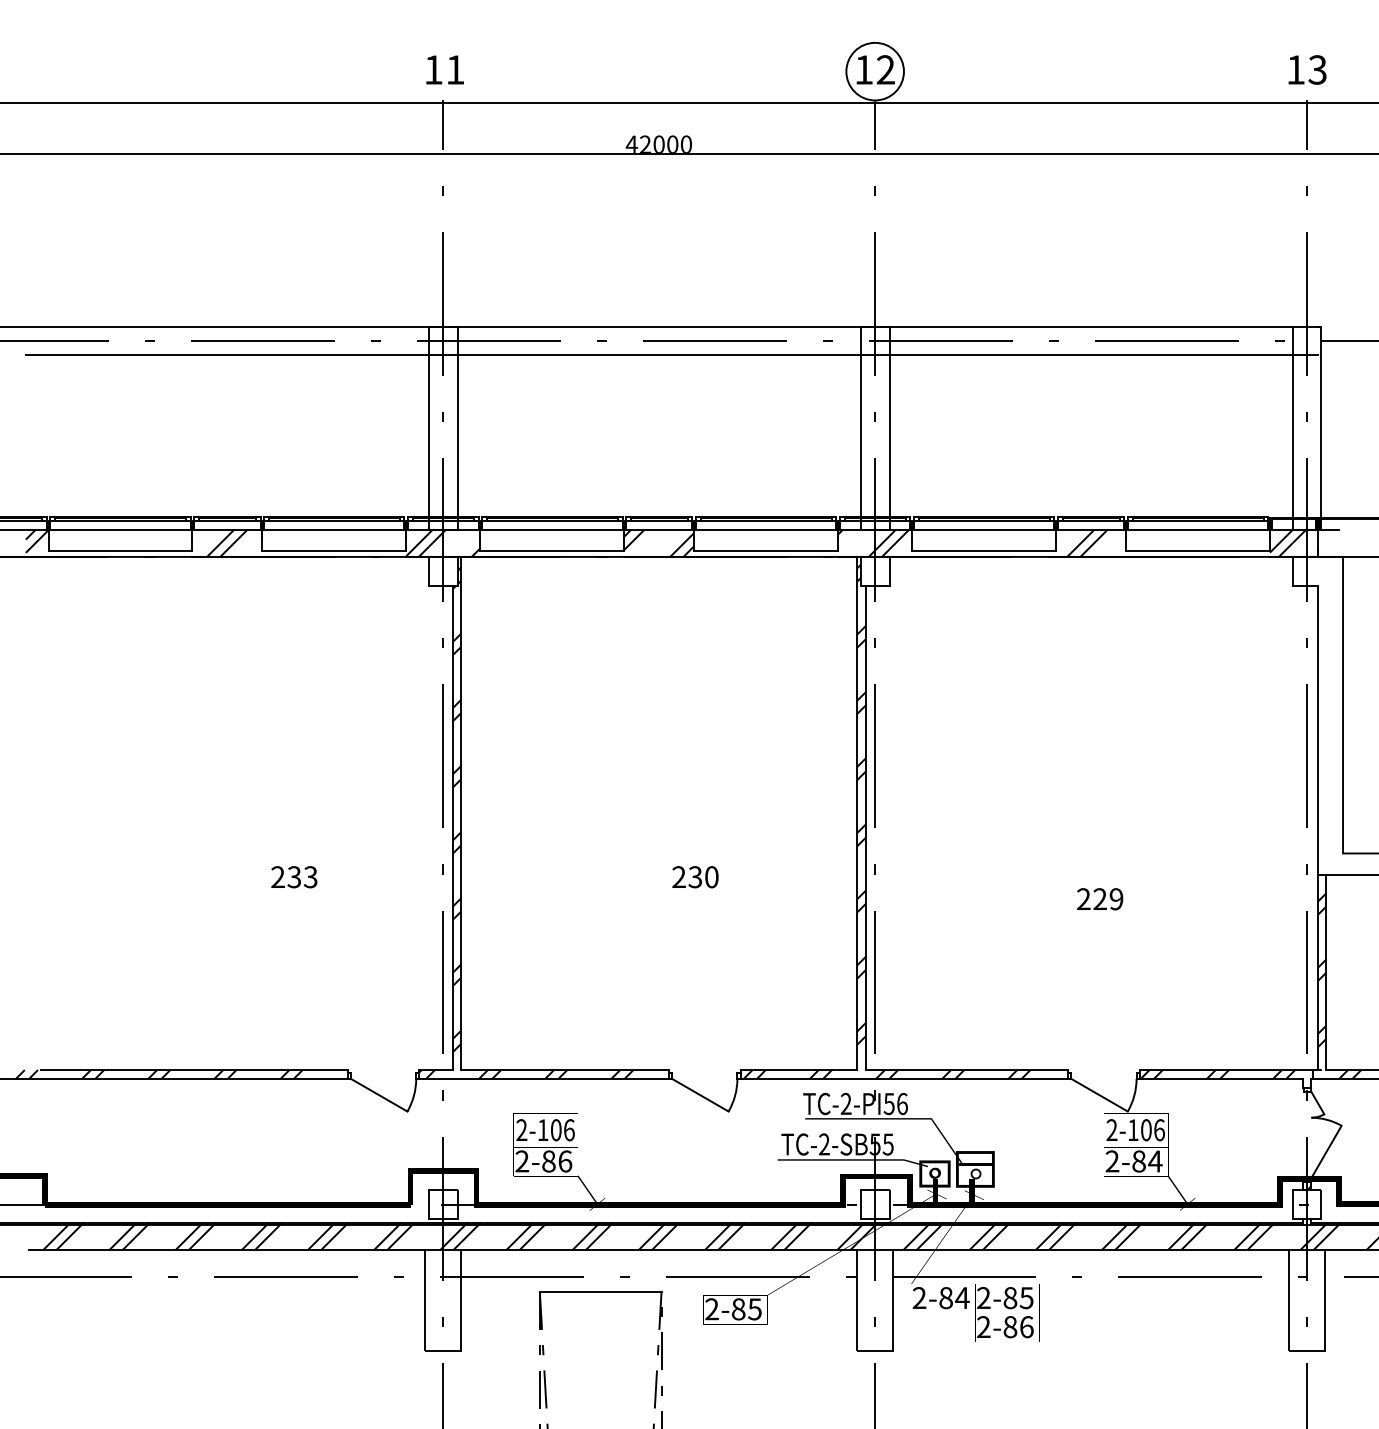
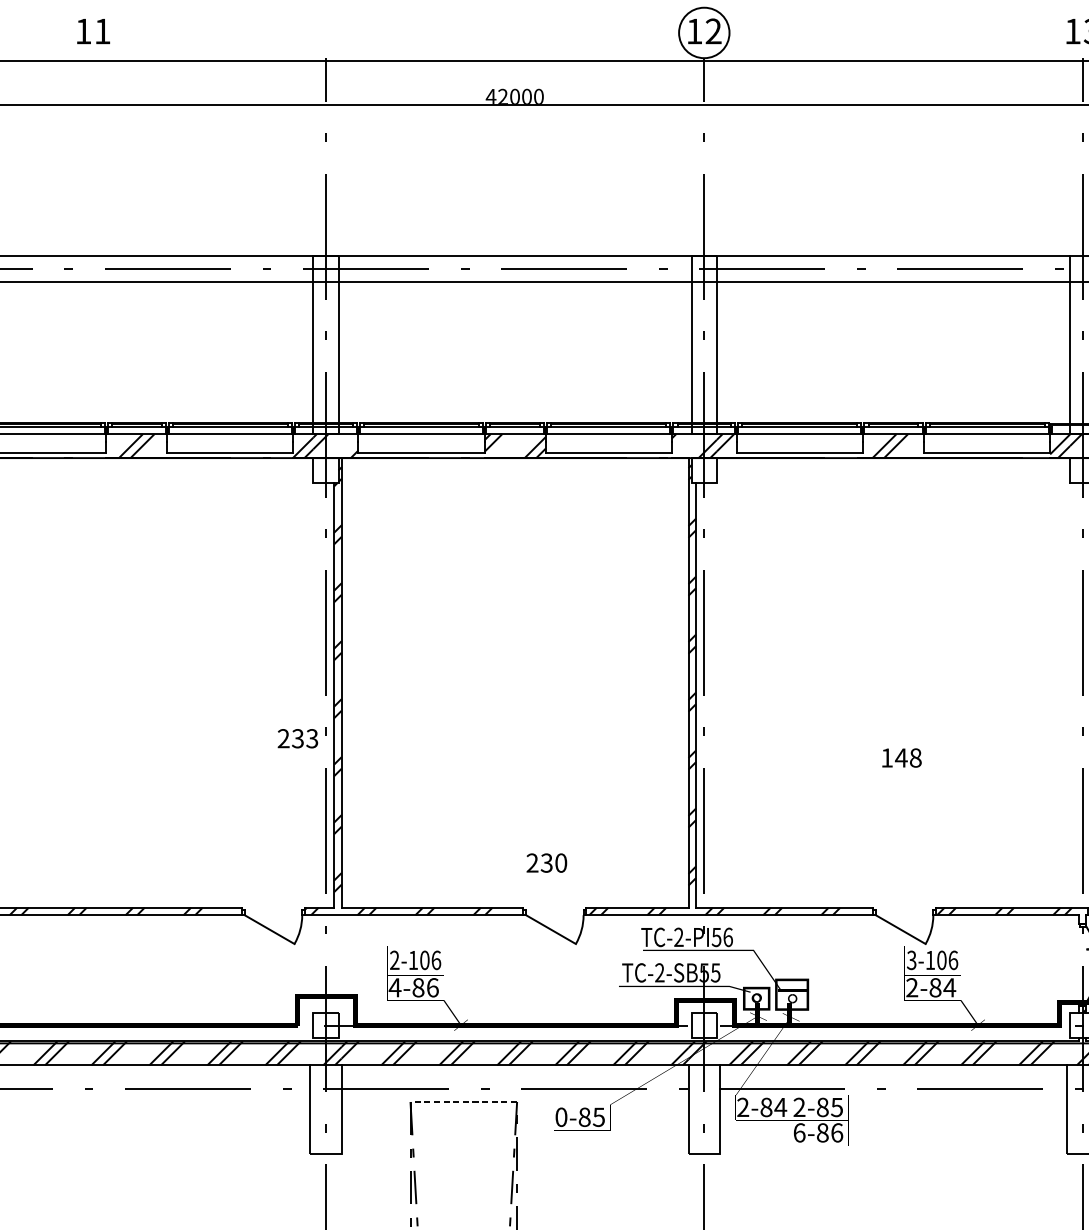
text: (444, 69) -> (93, 31), moved
text: (294, 877) -> (298, 738), moved
text: (695, 877) -> (546, 863), moved
text: (1100, 899) -> (901, 758), 229 -> 148
text: (1111, 1130) -> (911, 960), 2-106 -> 3-106
text: (521, 1161) -> (394, 987), 2-86 -> 4-86
line: (600, 1291) -> (463, 1101), solid -> dashed
text: (711, 1309) -> (560, 1117), 2-85 -> 0-85
text: (983, 1327) -> (799, 1133), 2-86 -> 6-86

